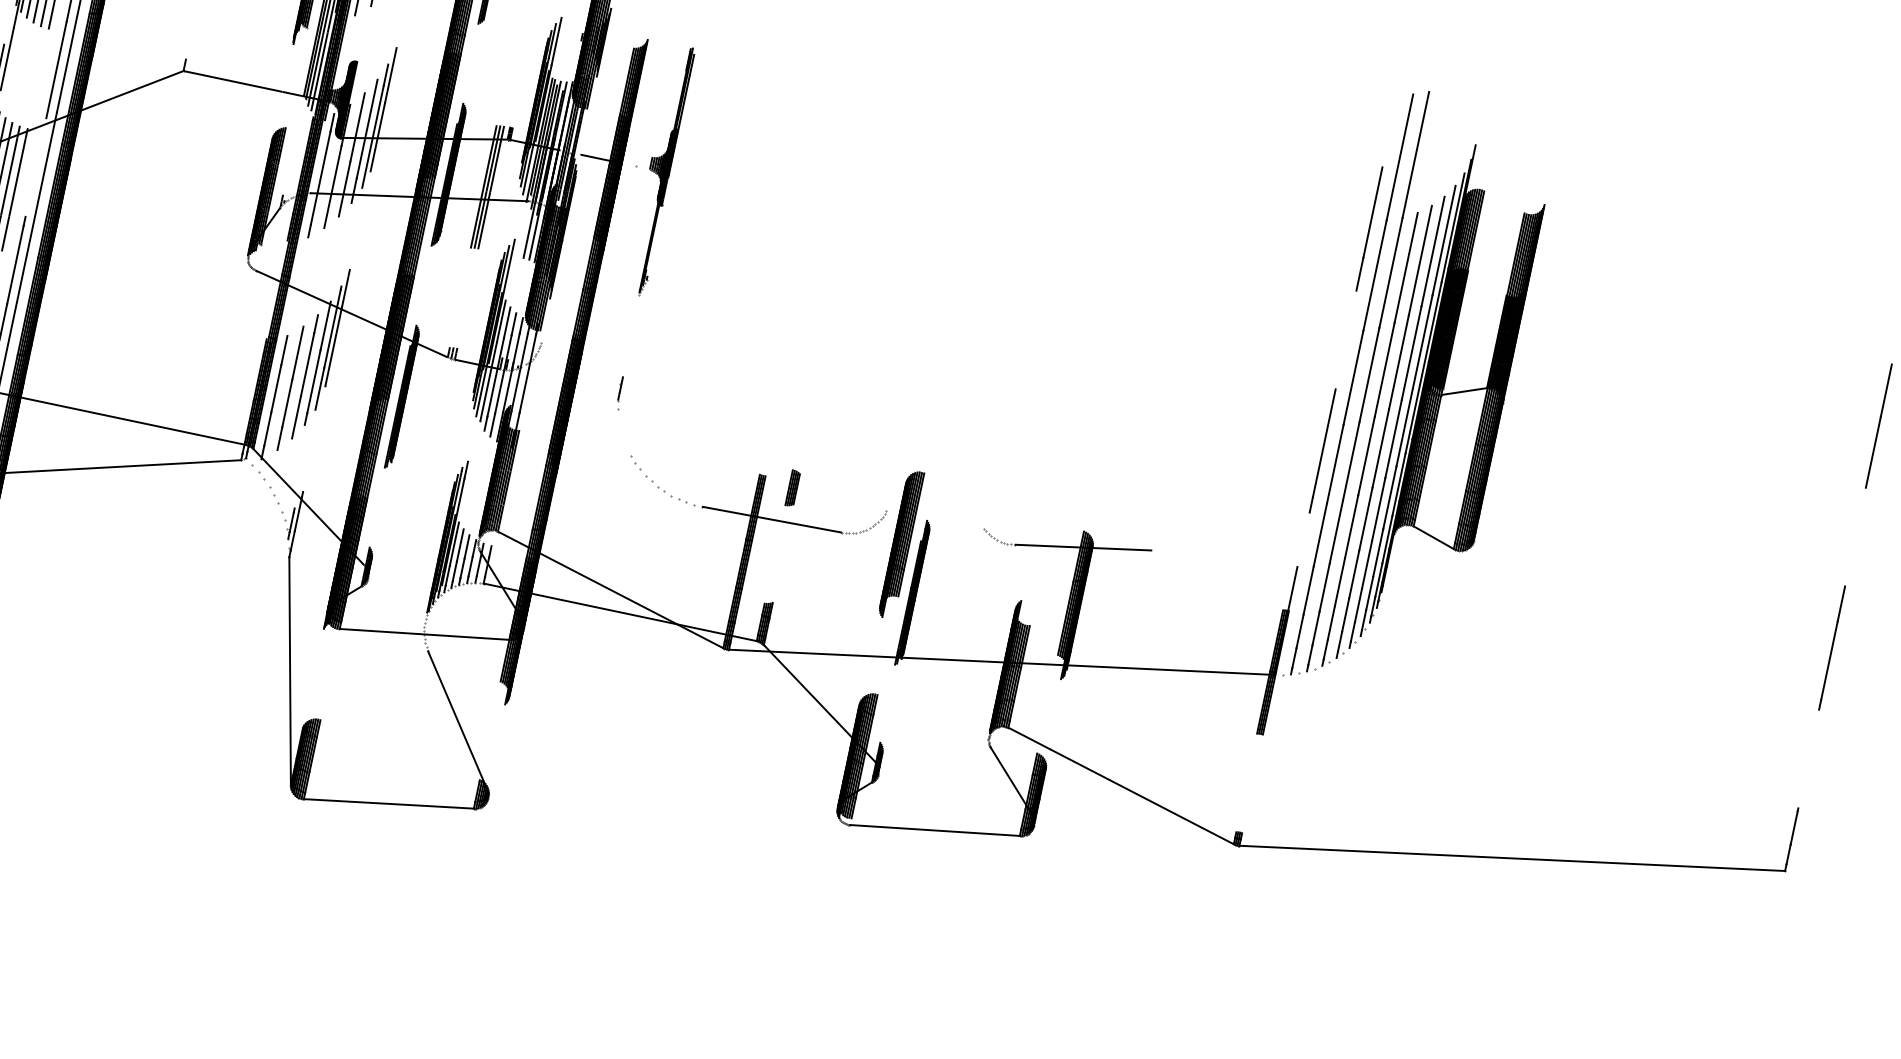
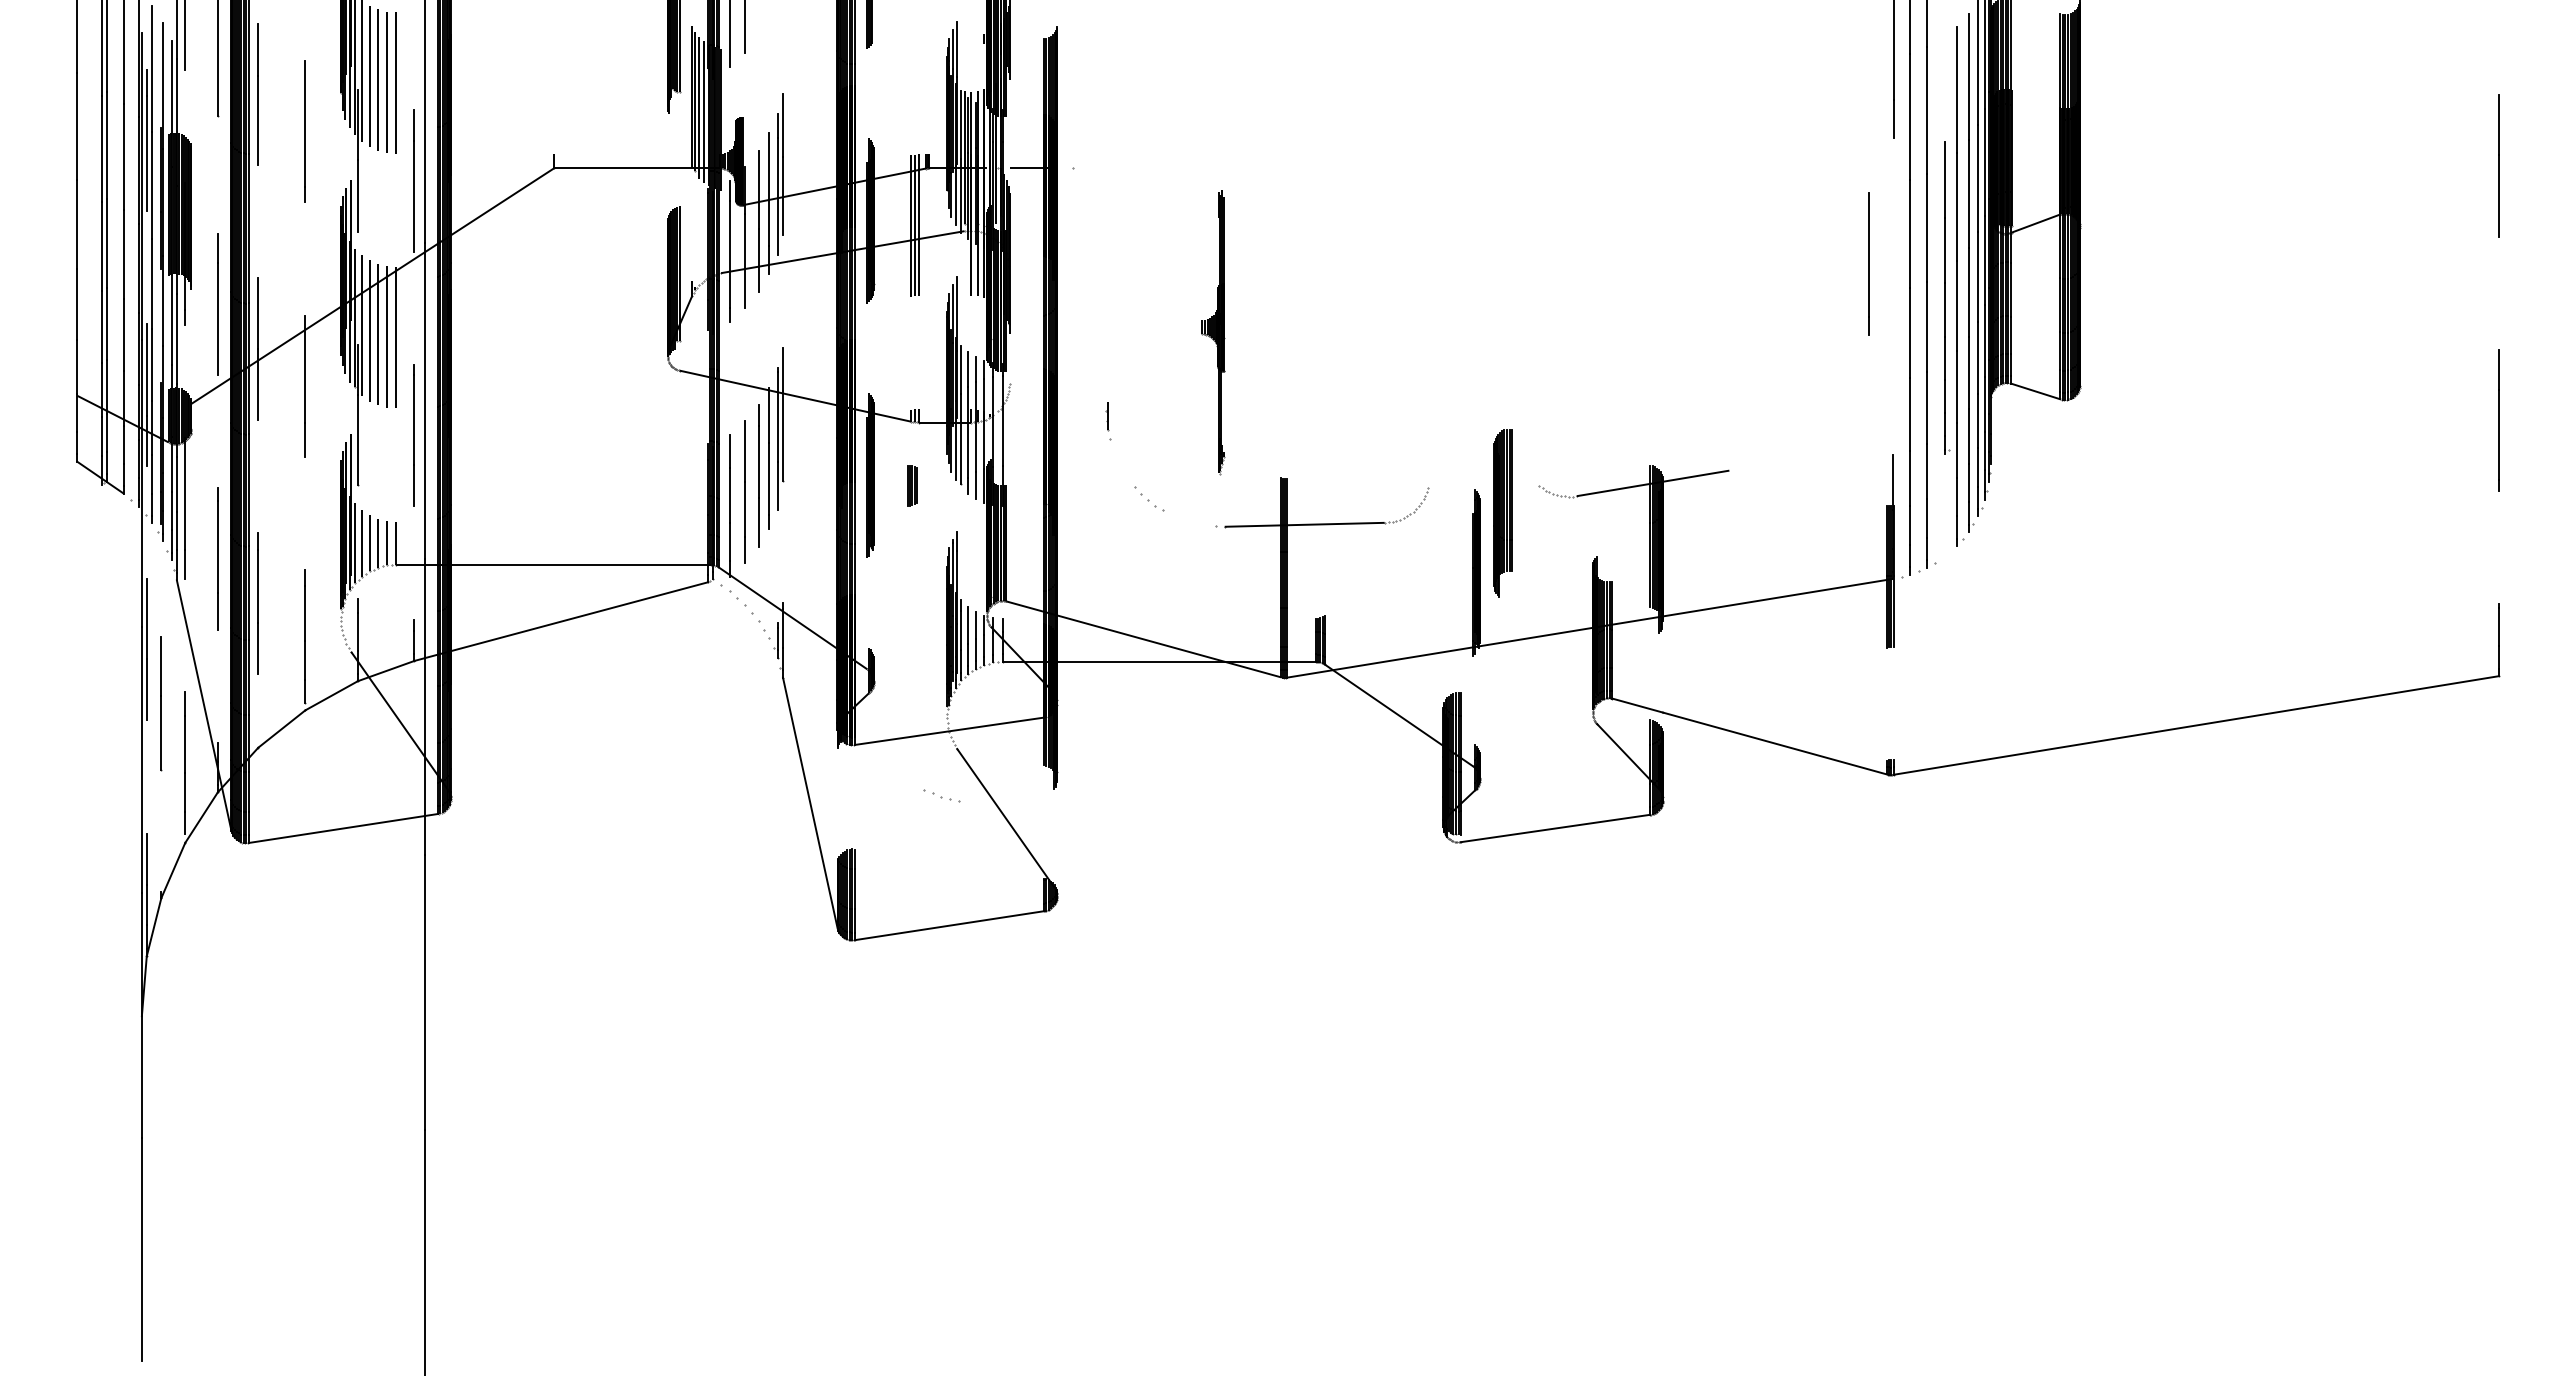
part: (659, 169) -> (1213, 332), moved
part: (1373, 439) -> (1946, 297), size x0.6
line: (1322, 450) -> (1868, 263), moved
part: (793, 488) -> (912, 485), moved
part: (671, 494) -> (941, 795), moved
part: (900, 544) -> (1502, 513), moved

